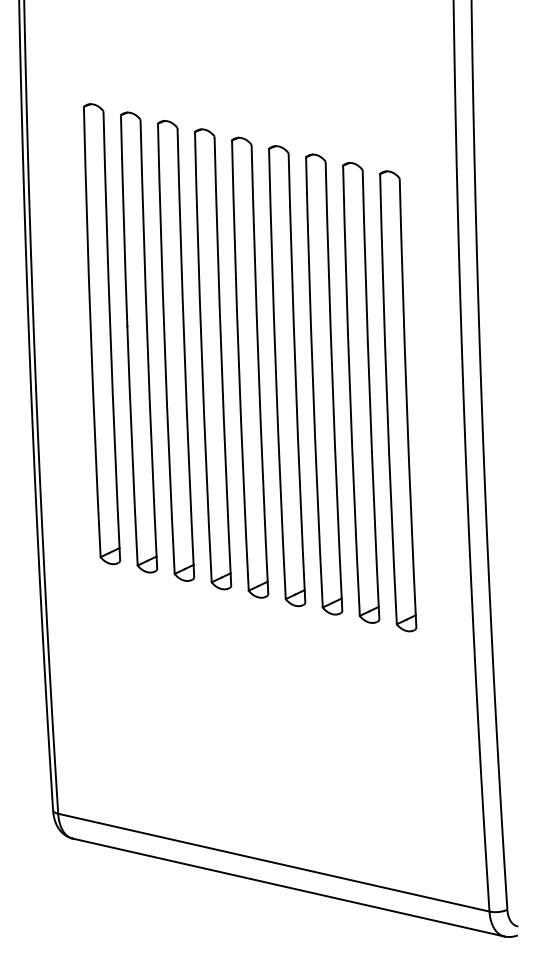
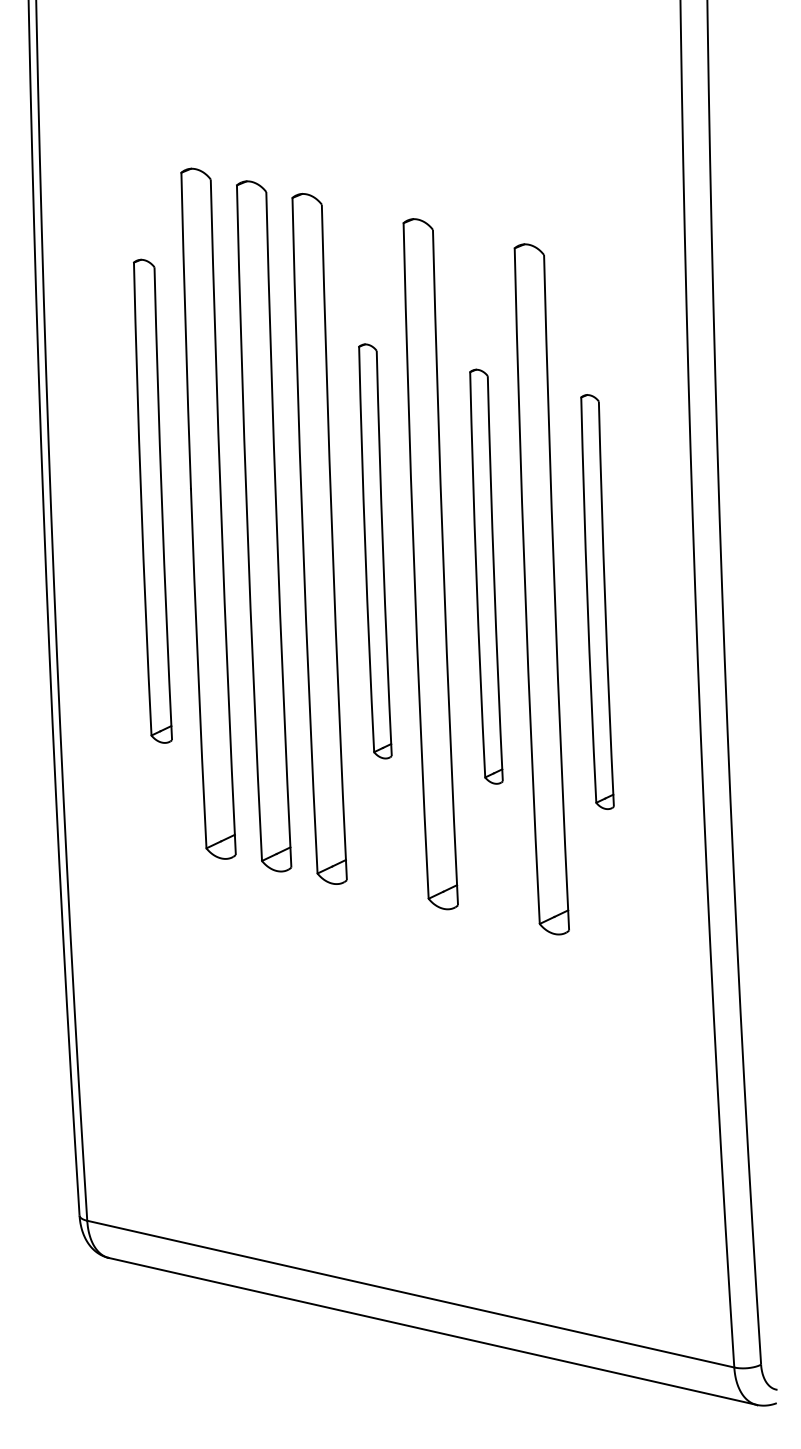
part: (101, 334) -> (152, 501), size x0.7
part: (250, 367) -> (375, 551), size x0.6
part: (324, 384) -> (486, 576), size x0.6
part: (398, 401) -> (597, 602), size x0.6

